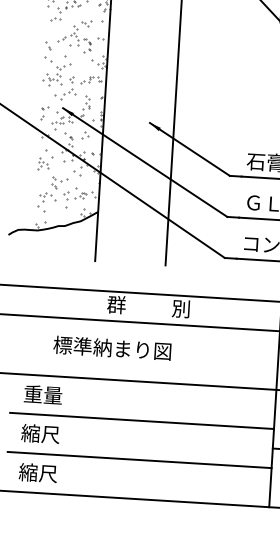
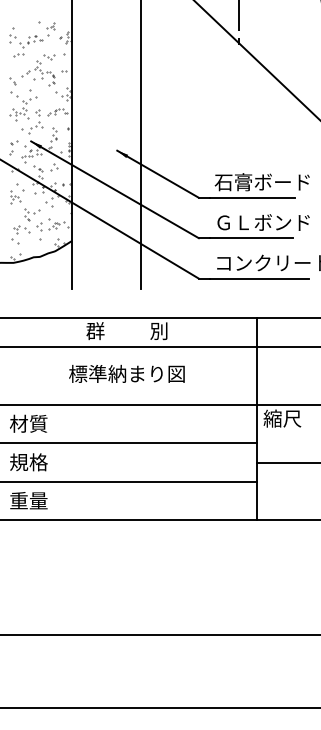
text: (111, 347) -> (126, 373), moved
text: (42, 394) -> (28, 423), 重量 -> 材質
text: (40, 434) -> (28, 462), 縮尺 -> 規格
text: (38, 472) -> (28, 500), 縮尺 -> 重量

